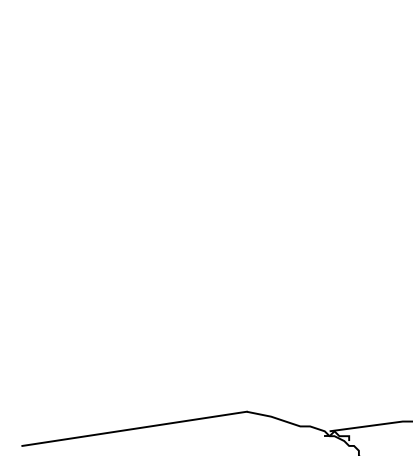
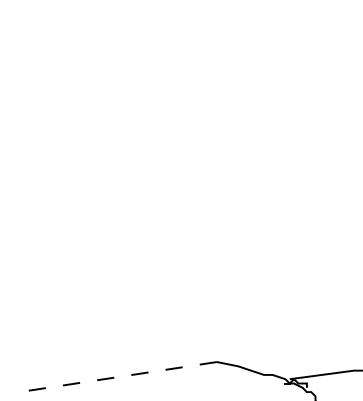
line: (134, 428) -> (118, 376), solid -> dashed

